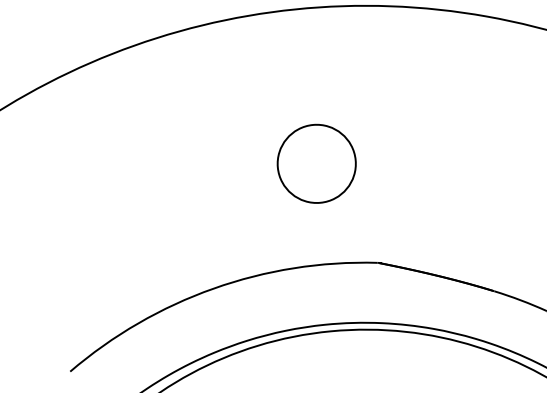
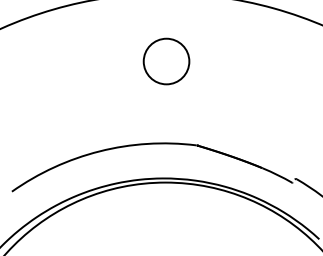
circle: (316, 163) -> (166, 61), moved

